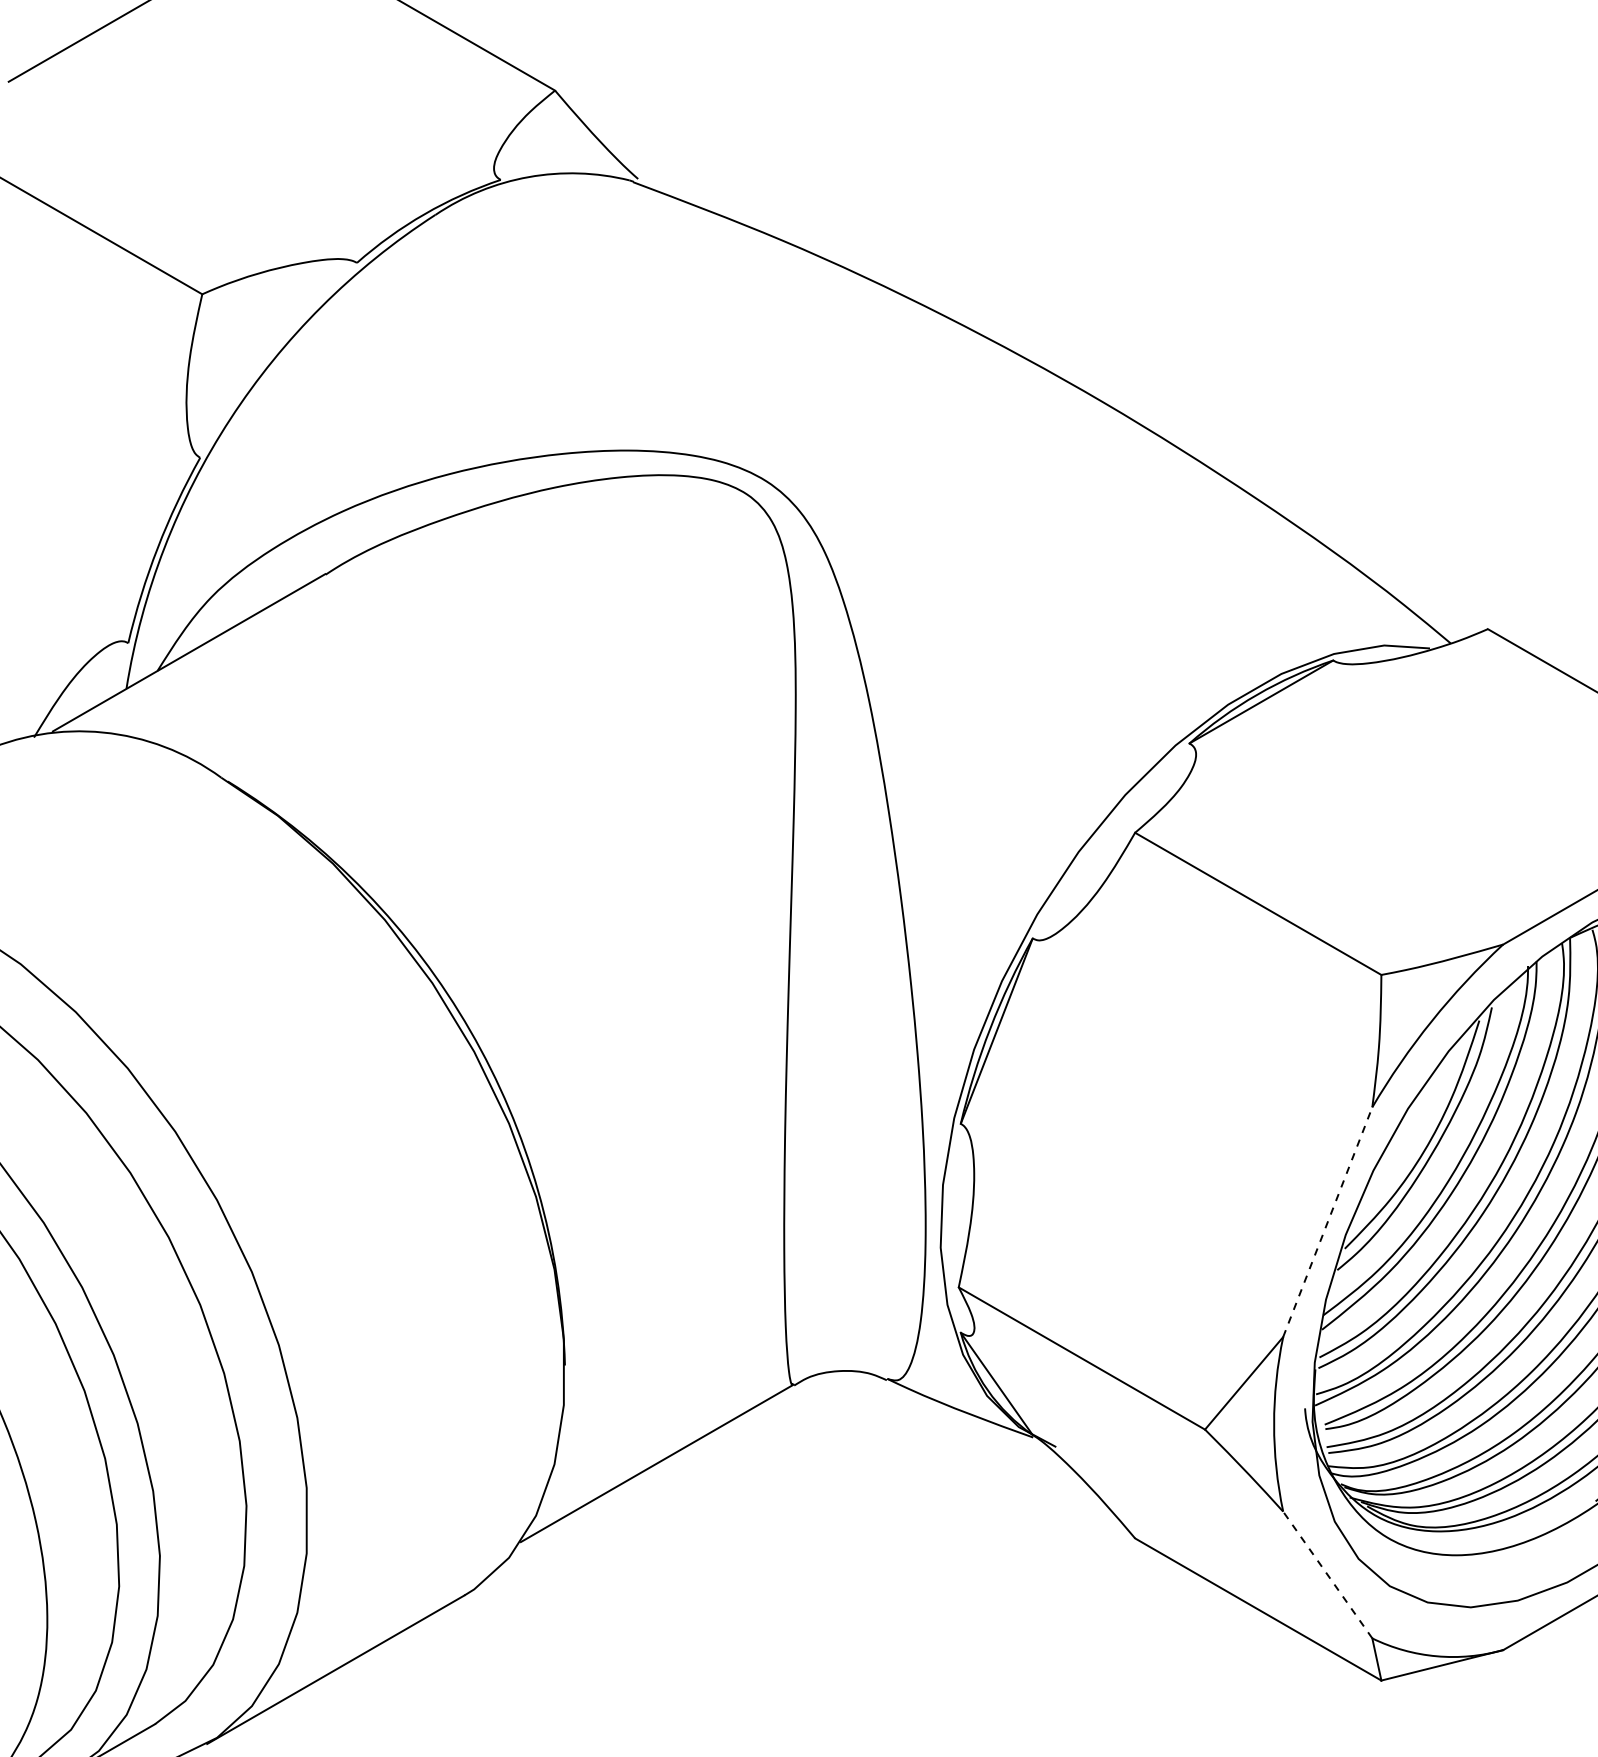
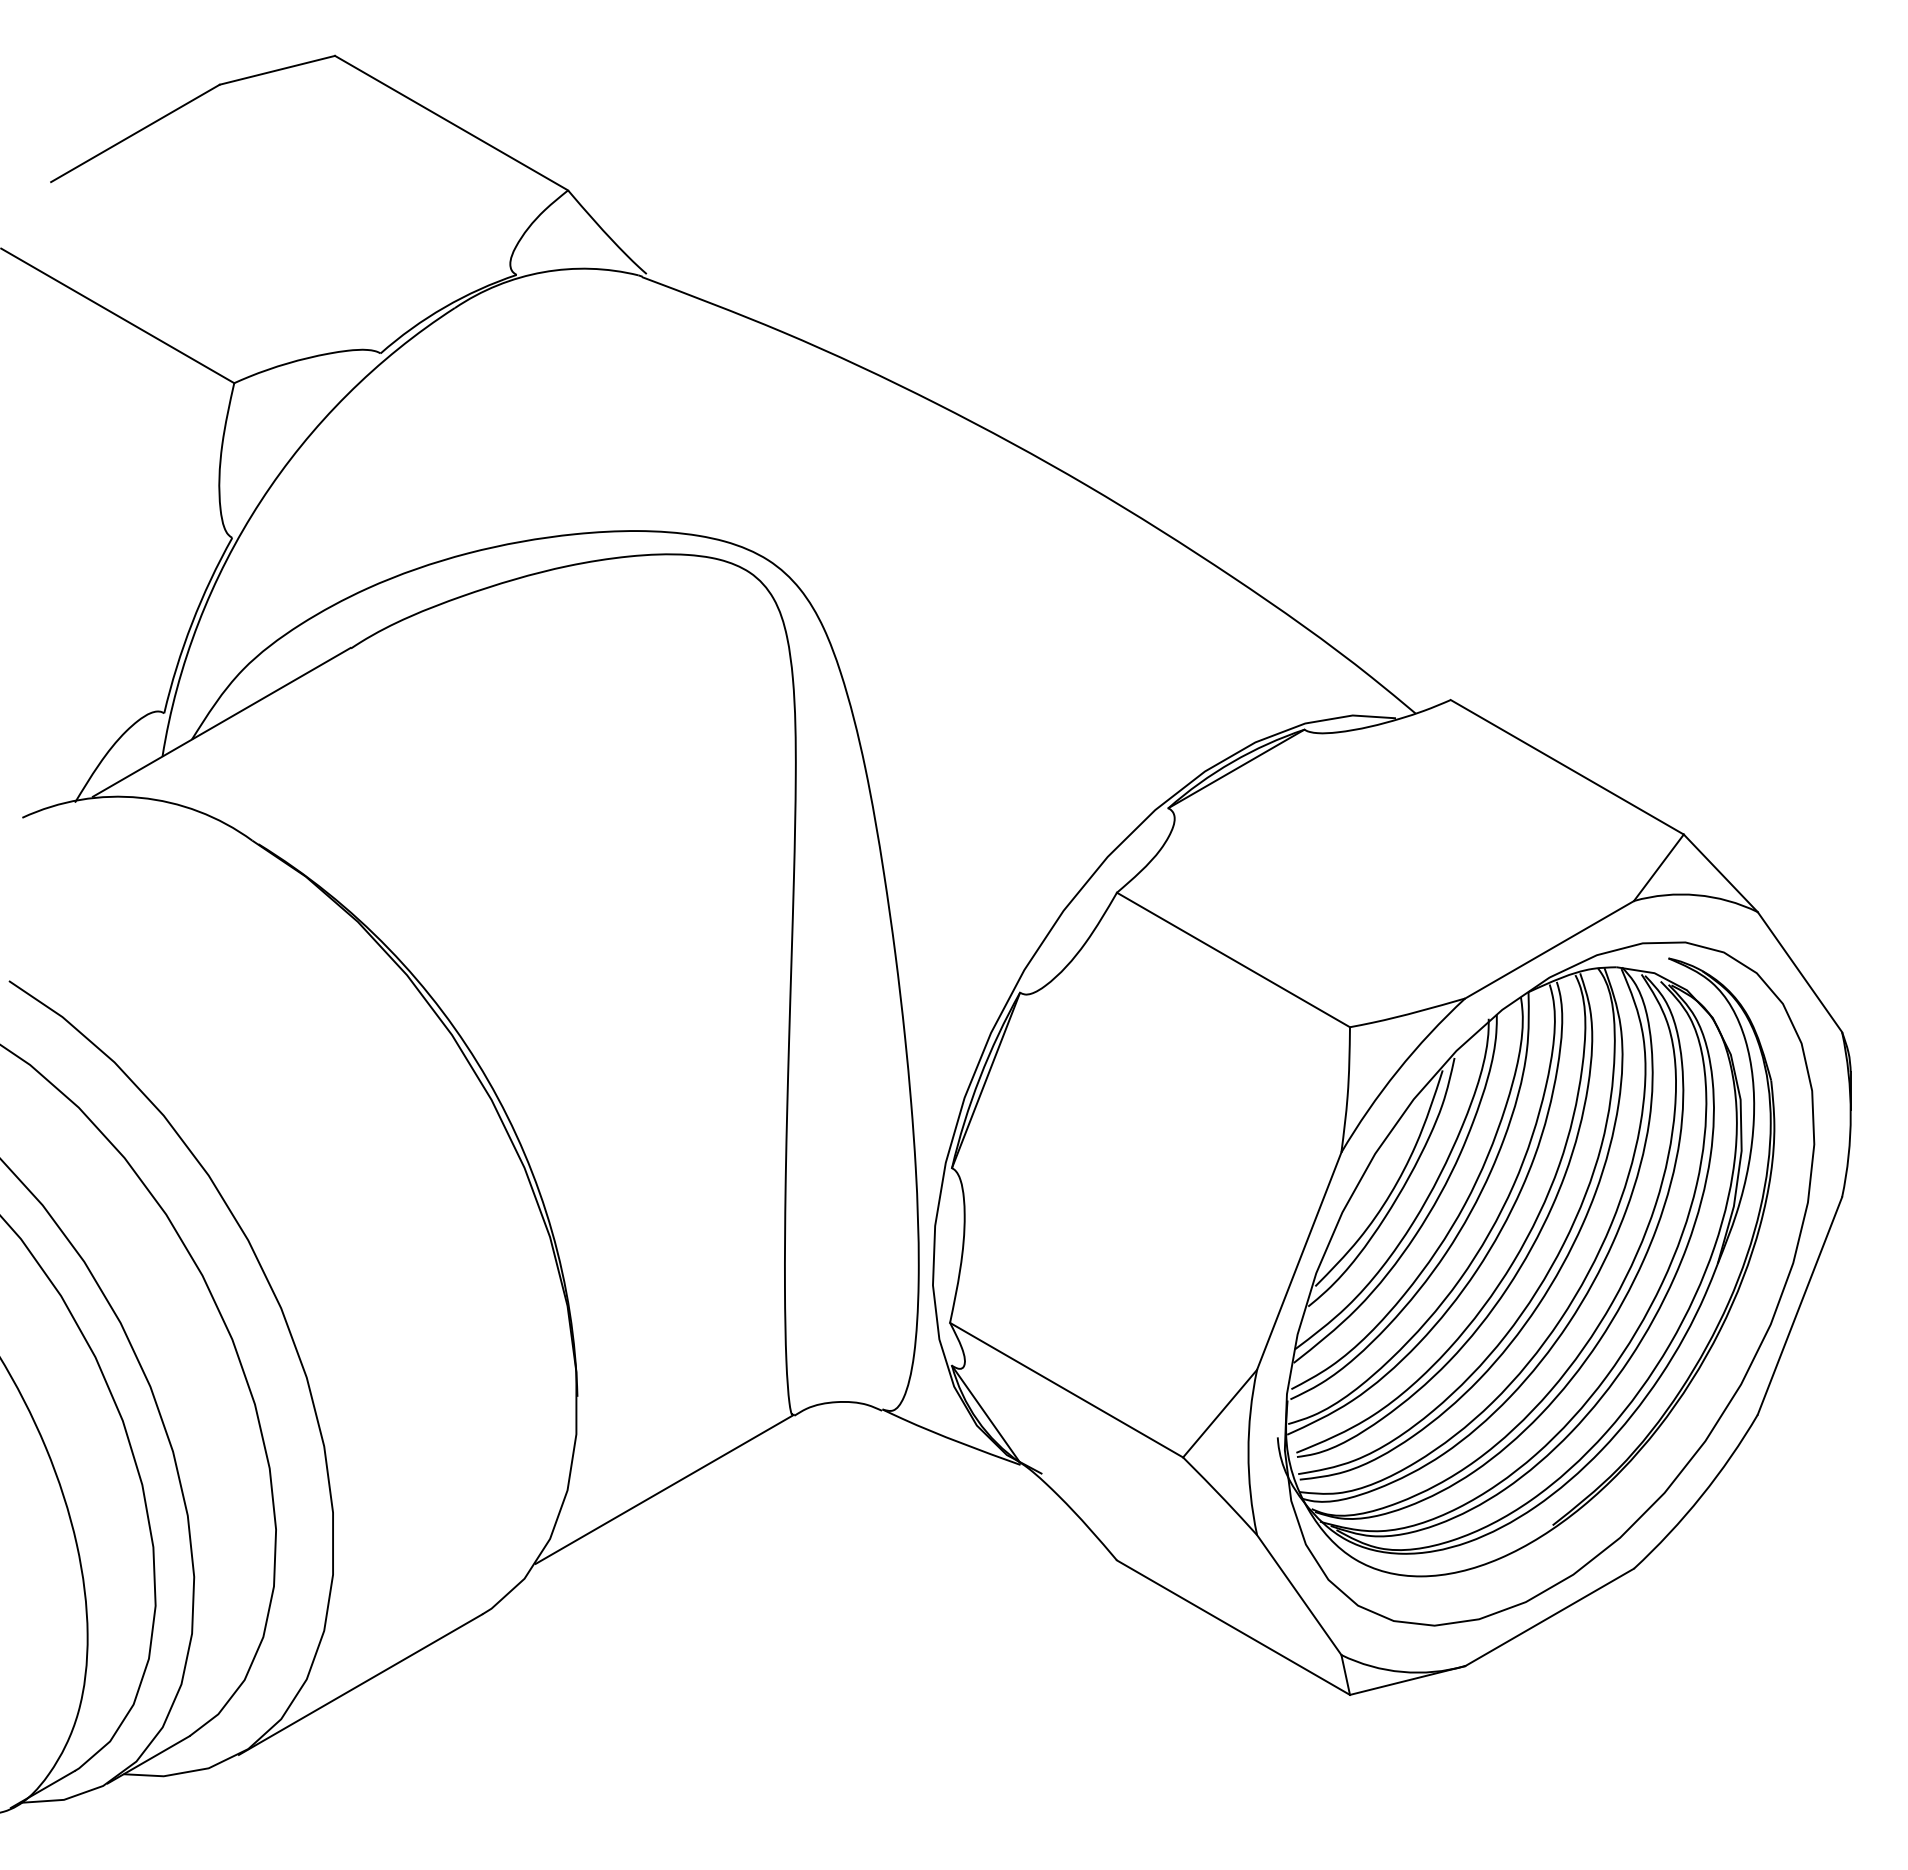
line: (1328, 1222) -> (1299, 1261), dashed -> solid
line: (1326, 1574) -> (1298, 1594), dashed -> solid

